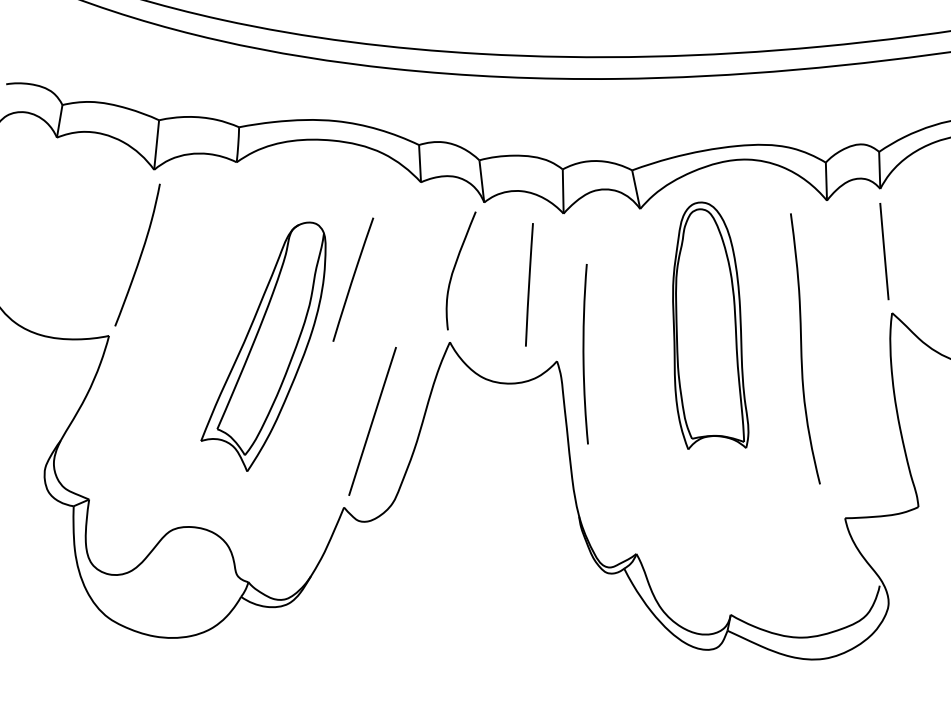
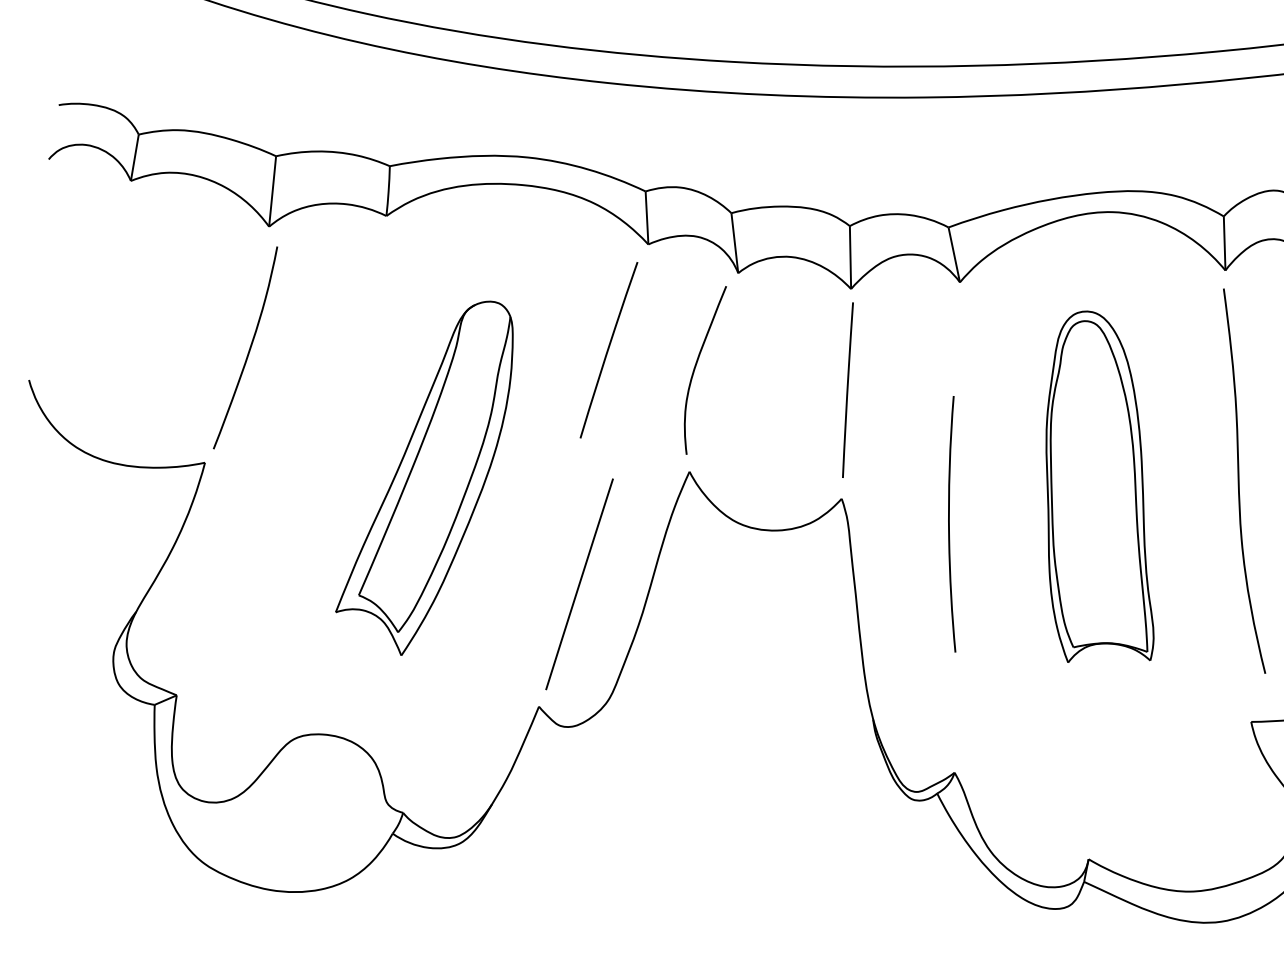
line: (353, 279) -> (609, 349), moved
line: (529, 284) -> (848, 389), moved
part: (710, 325) -> (1099, 486), moved
curve: (802, 348) -> (1240, 480), moved
curve: (584, 354) -> (950, 524), moved

